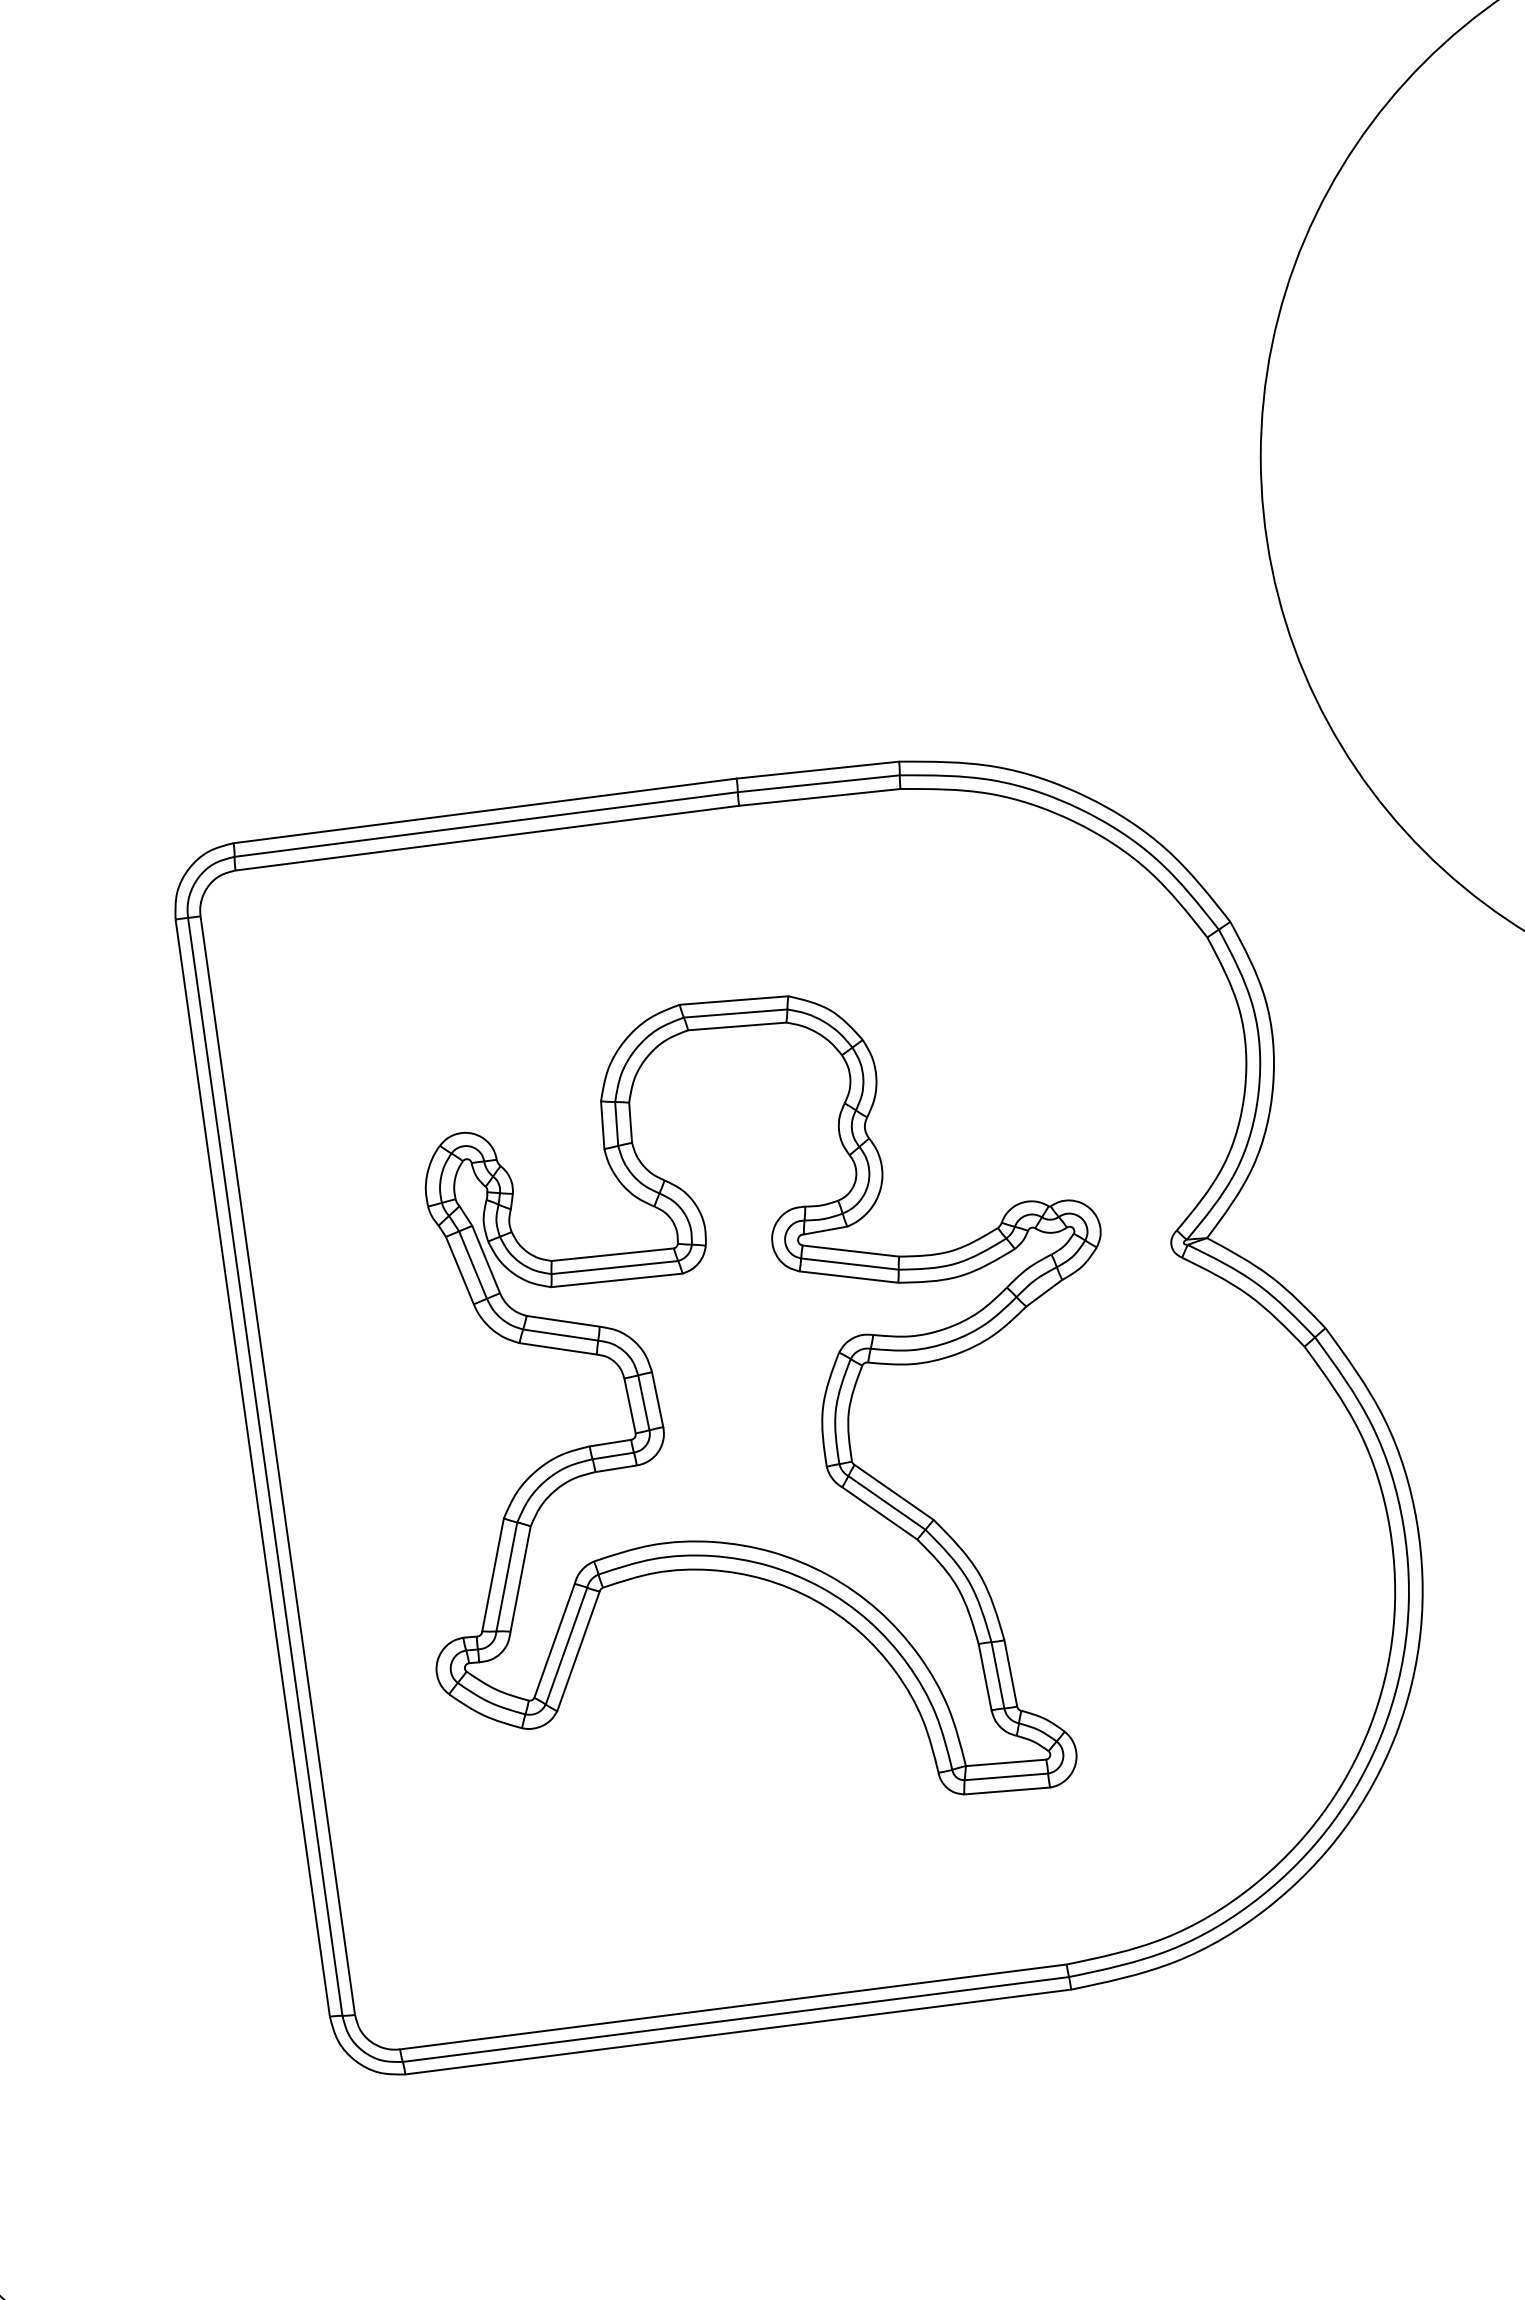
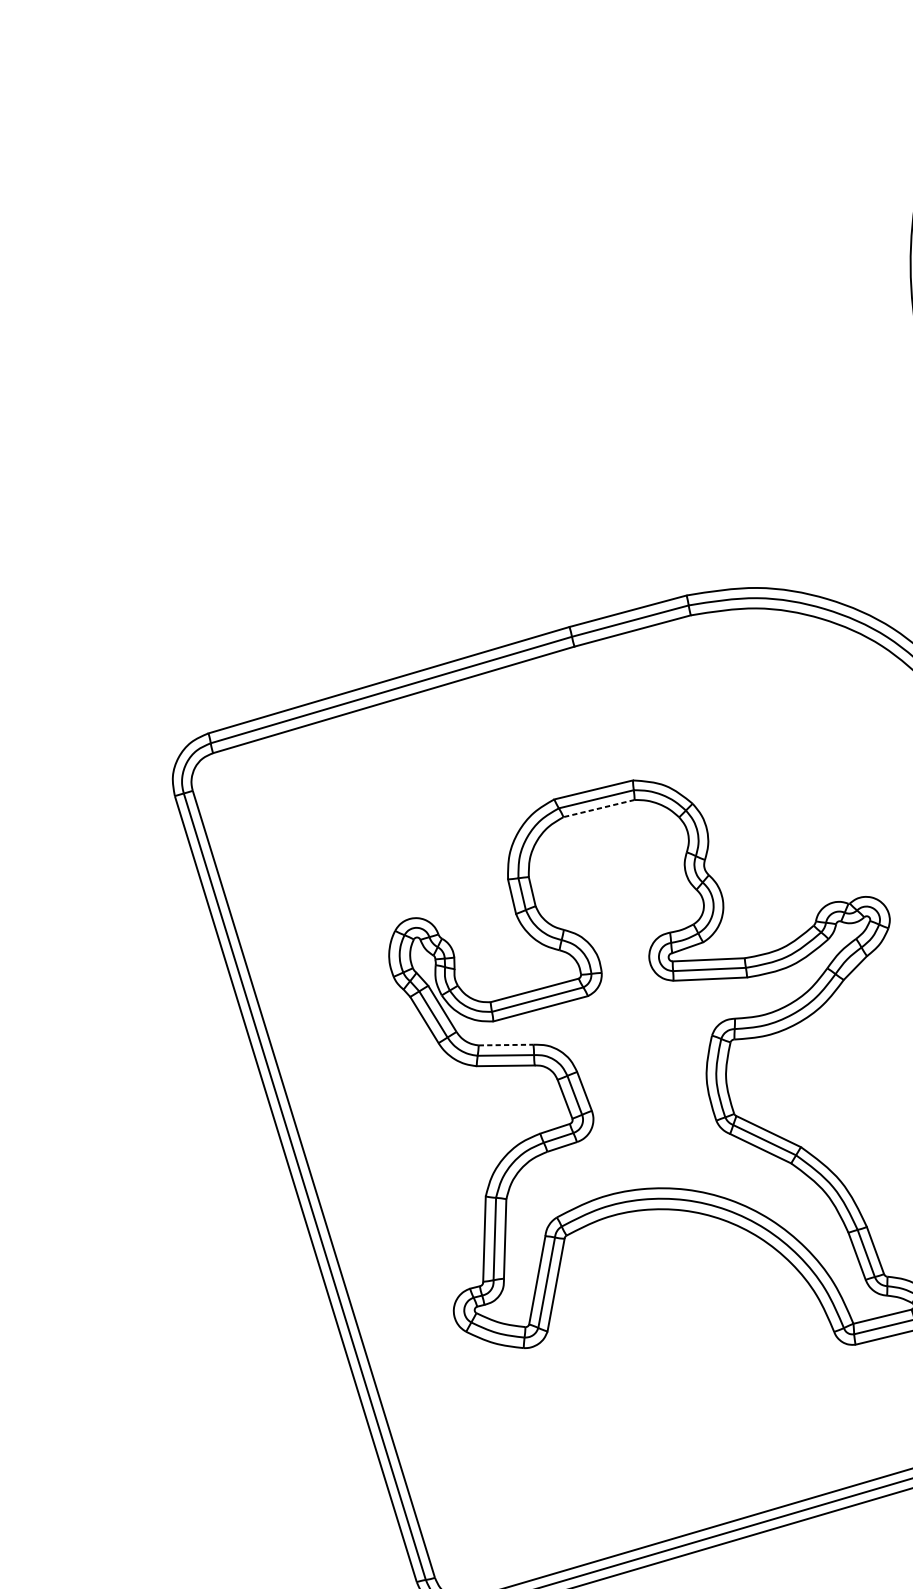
line: (736, 1026) -> (598, 808), solid -> dashed
line: (563, 1321) -> (506, 1045), solid -> dashed

